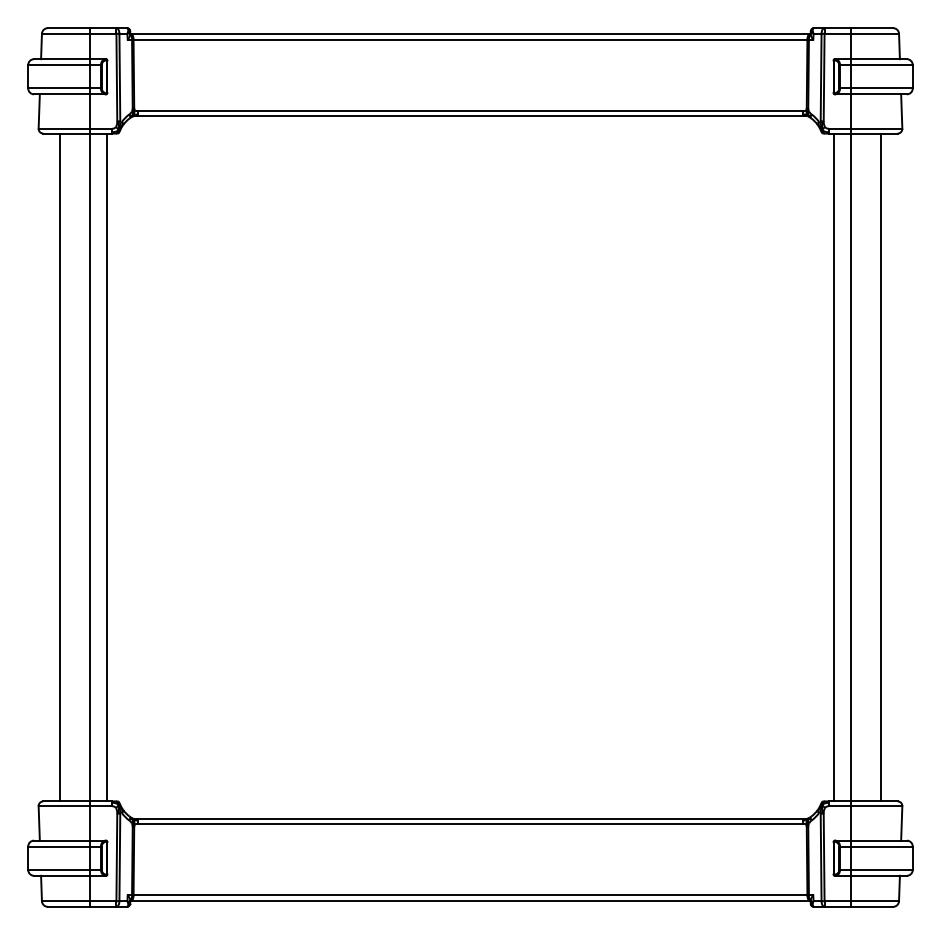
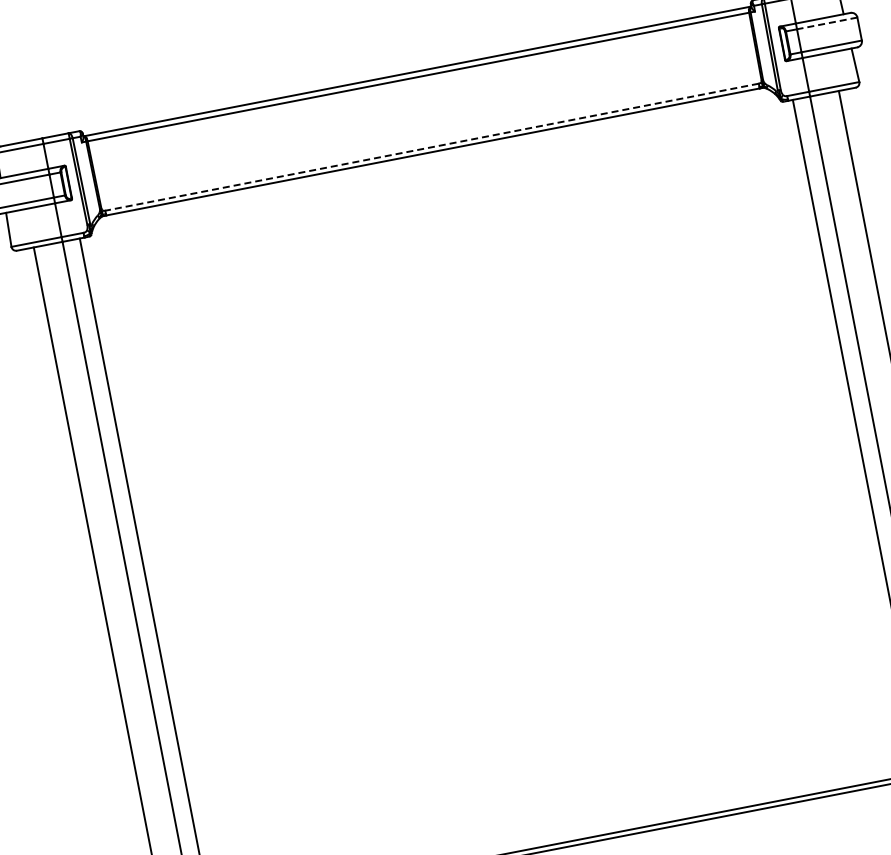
line: (882, 65) -> (827, 23), solid -> dashed
line: (470, 111) -> (432, 147), solid -> dashed

